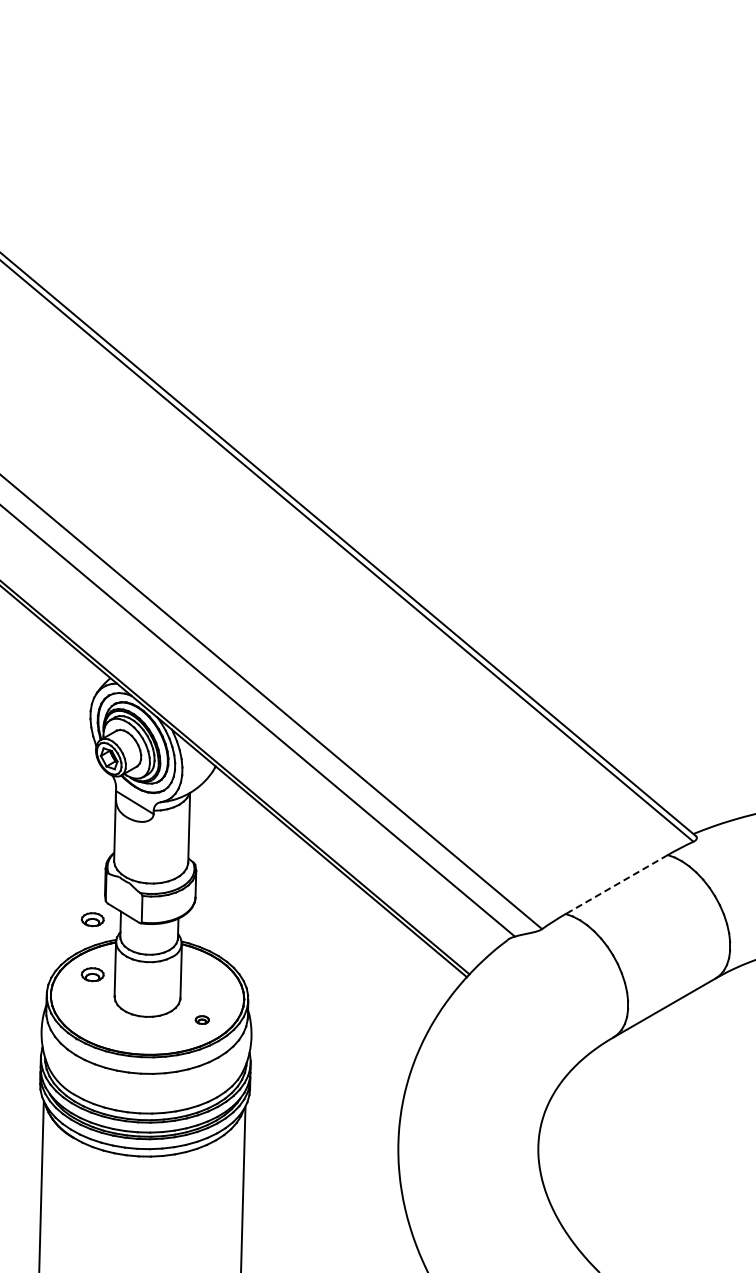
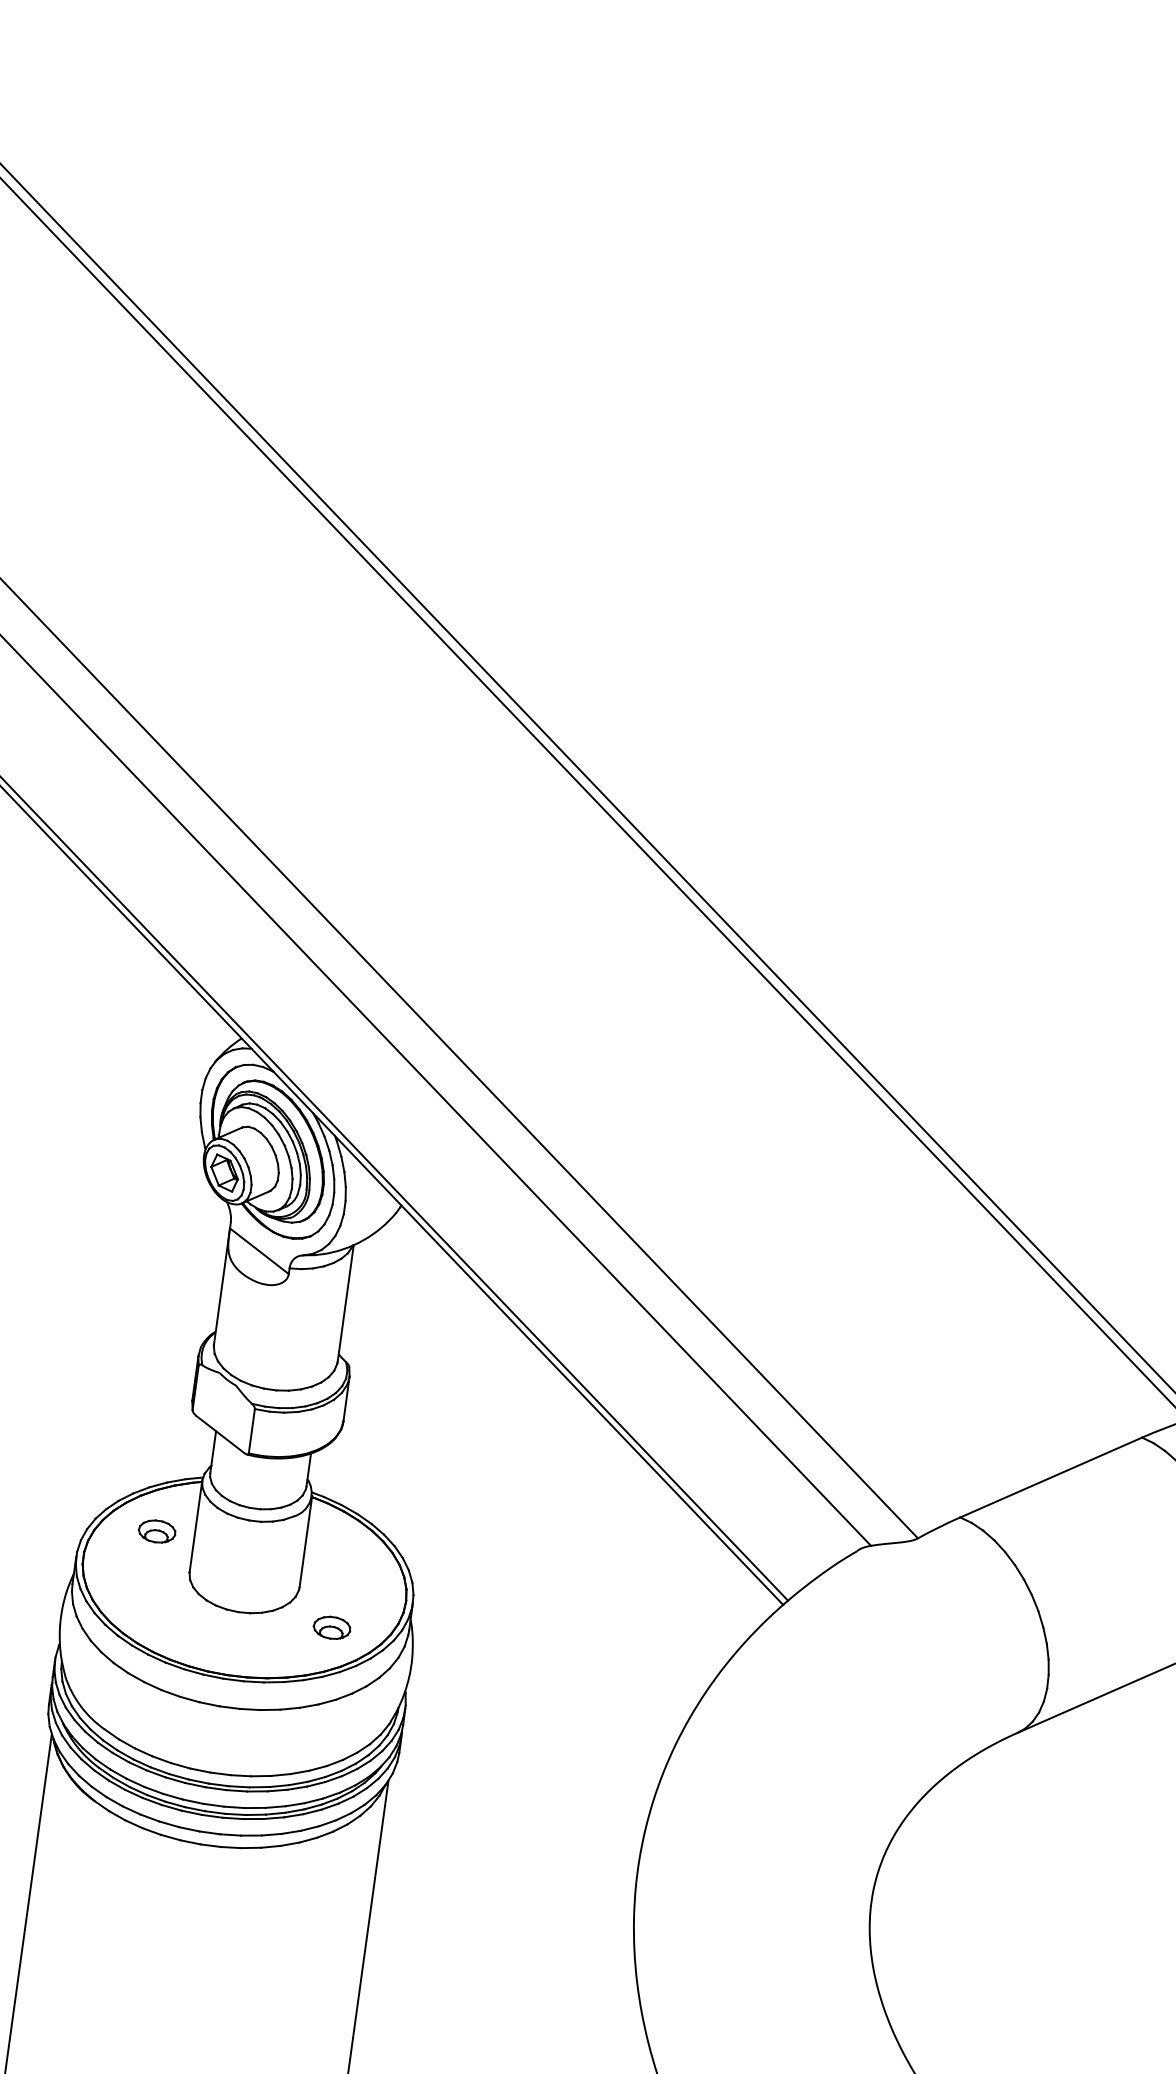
line: (616, 884) -> (1050, 1477), dashed -> solid
part: (92, 919) -> (166, 1439), removed
part: (202, 1019) -> (332, 1626), size x1.67

